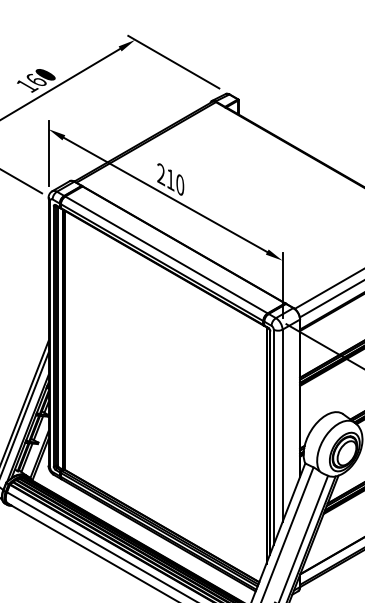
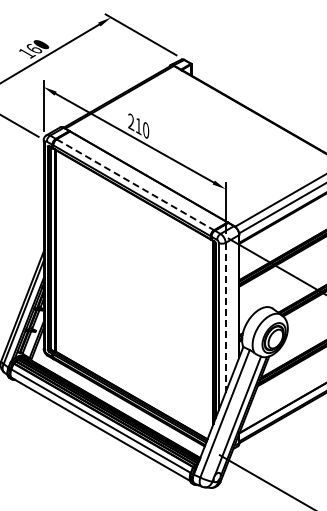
line: (166, 254) -> (135, 184), solid -> dashed
line: (282, 425) -> (225, 317), solid -> dashed

